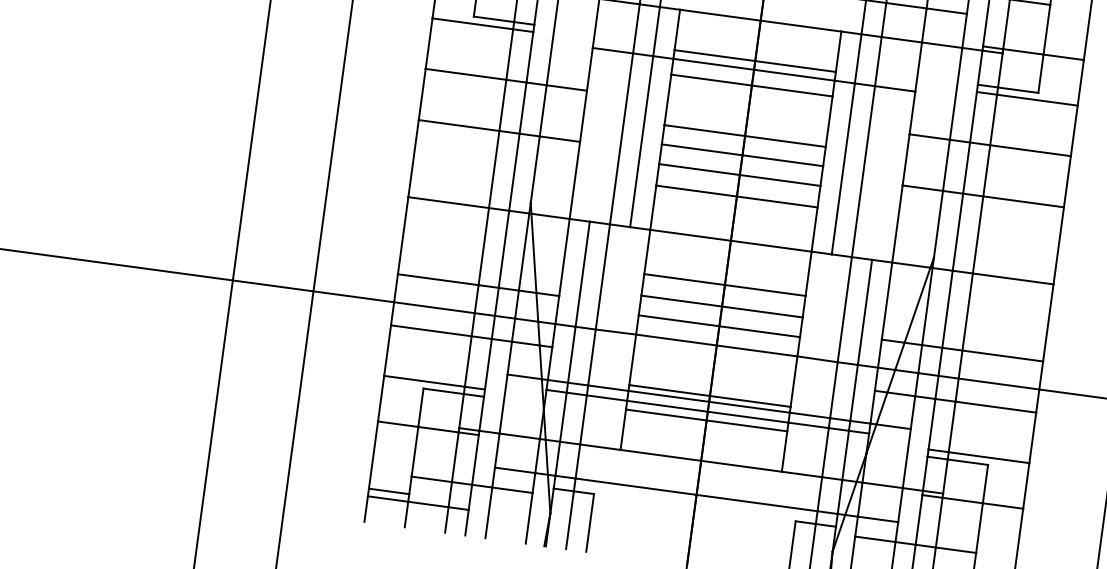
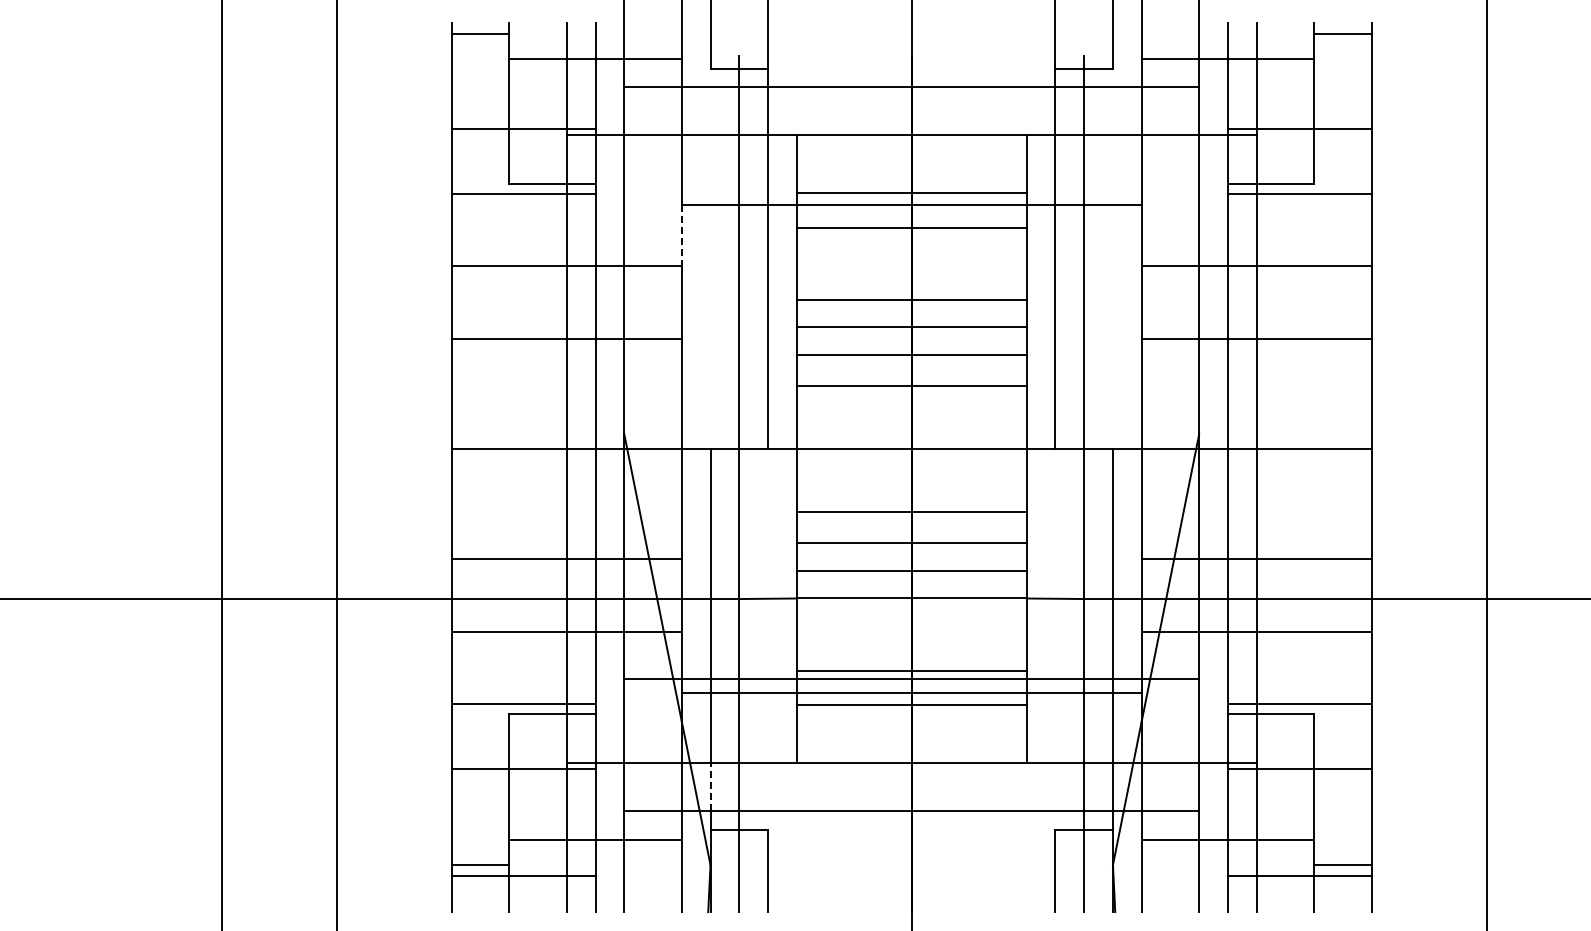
line: (589, 69) -> (681, 236), solid -> dashed
line: (557, 458) -> (710, 786), solid -> dashed

